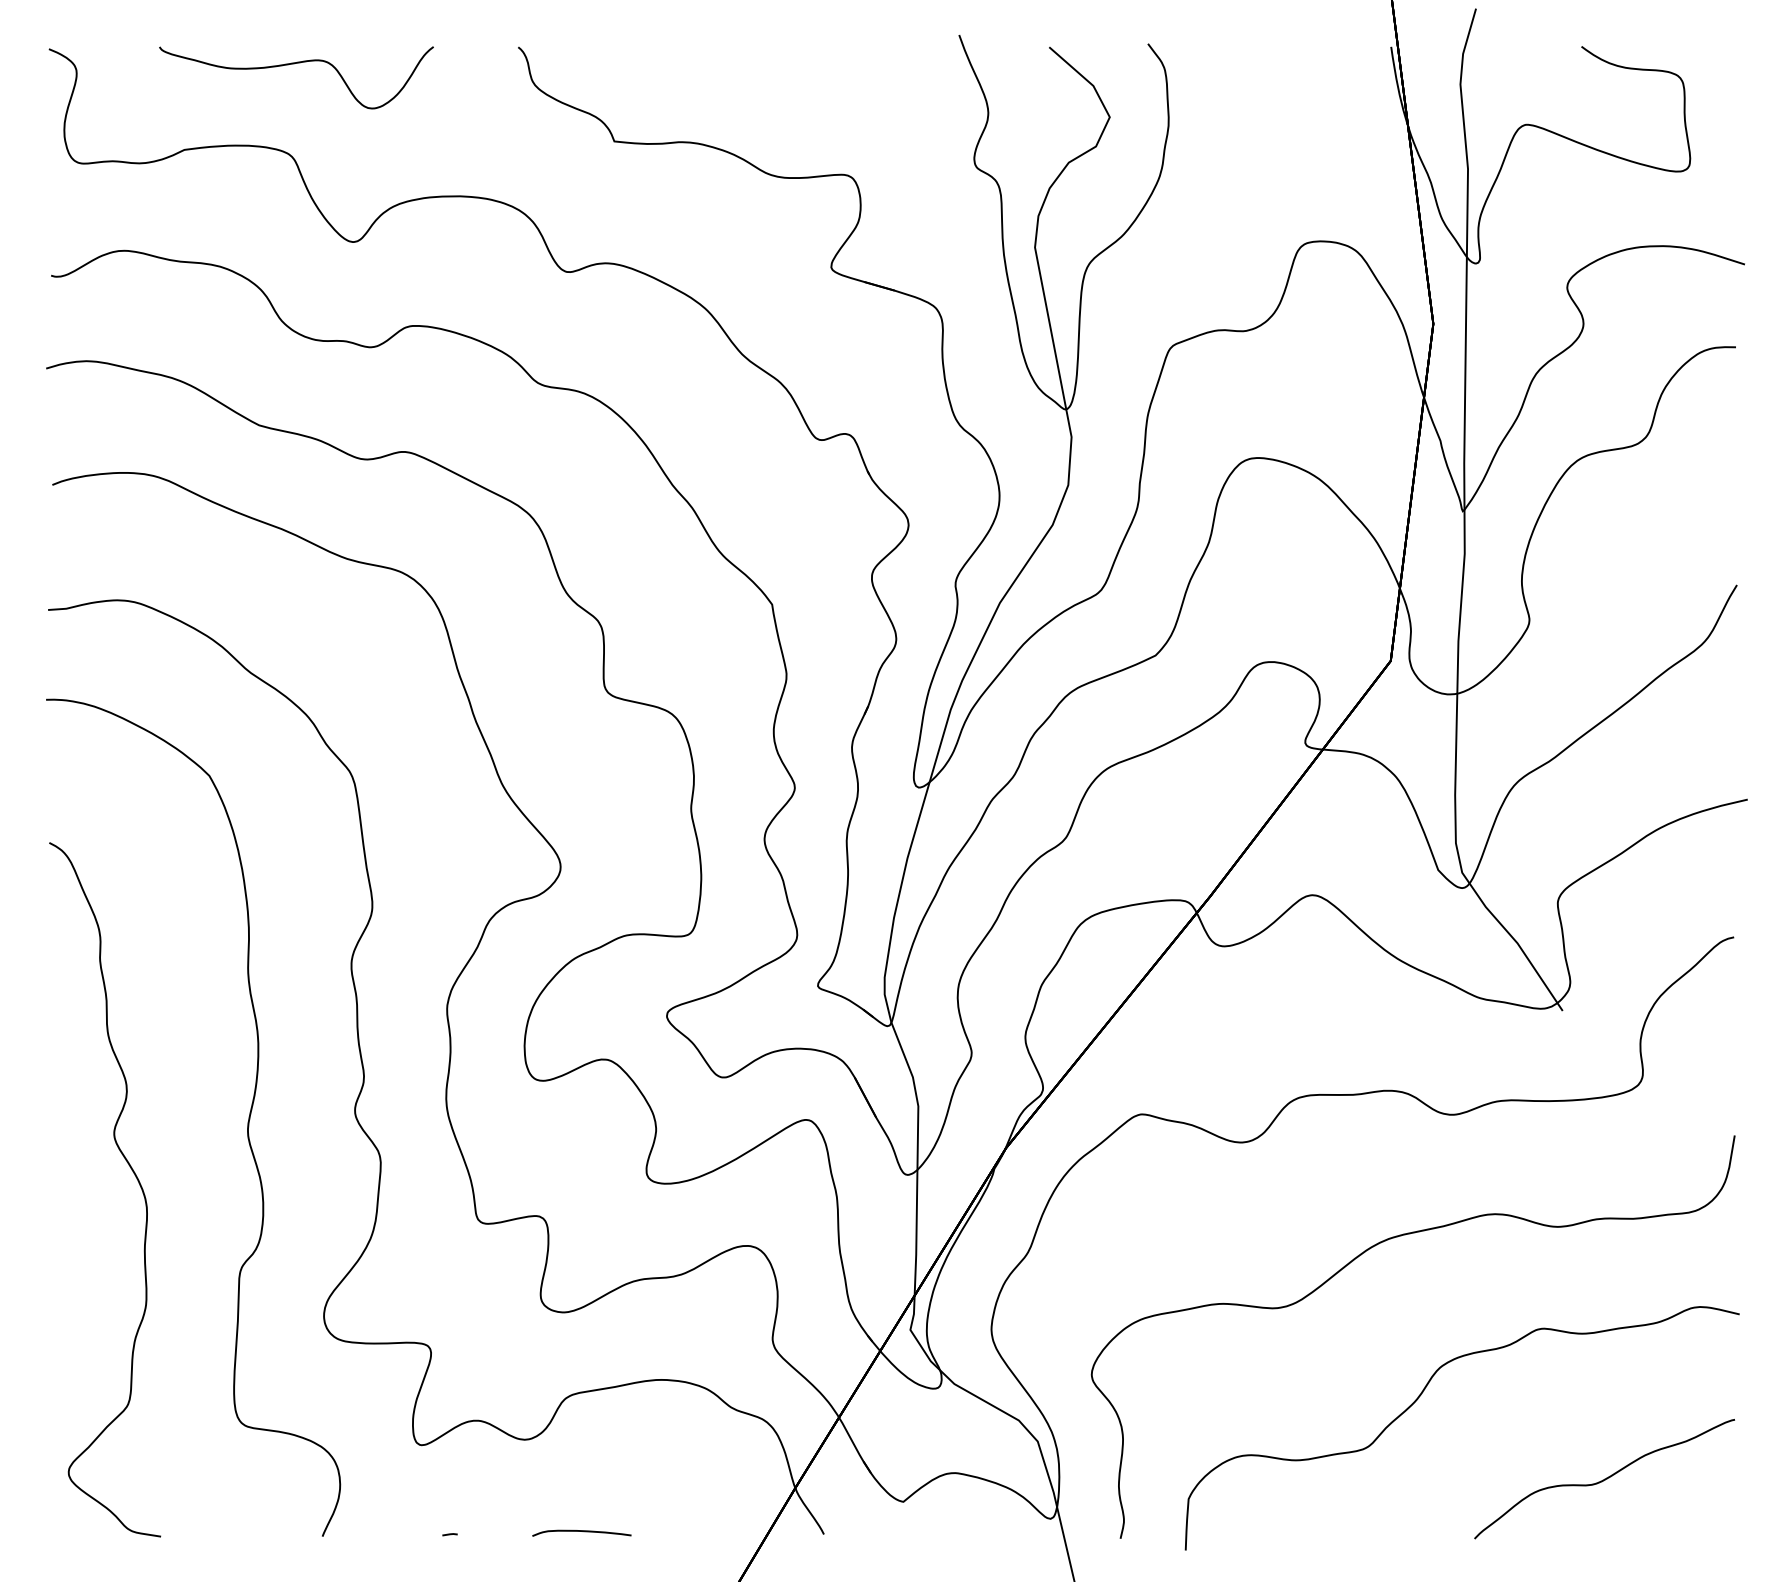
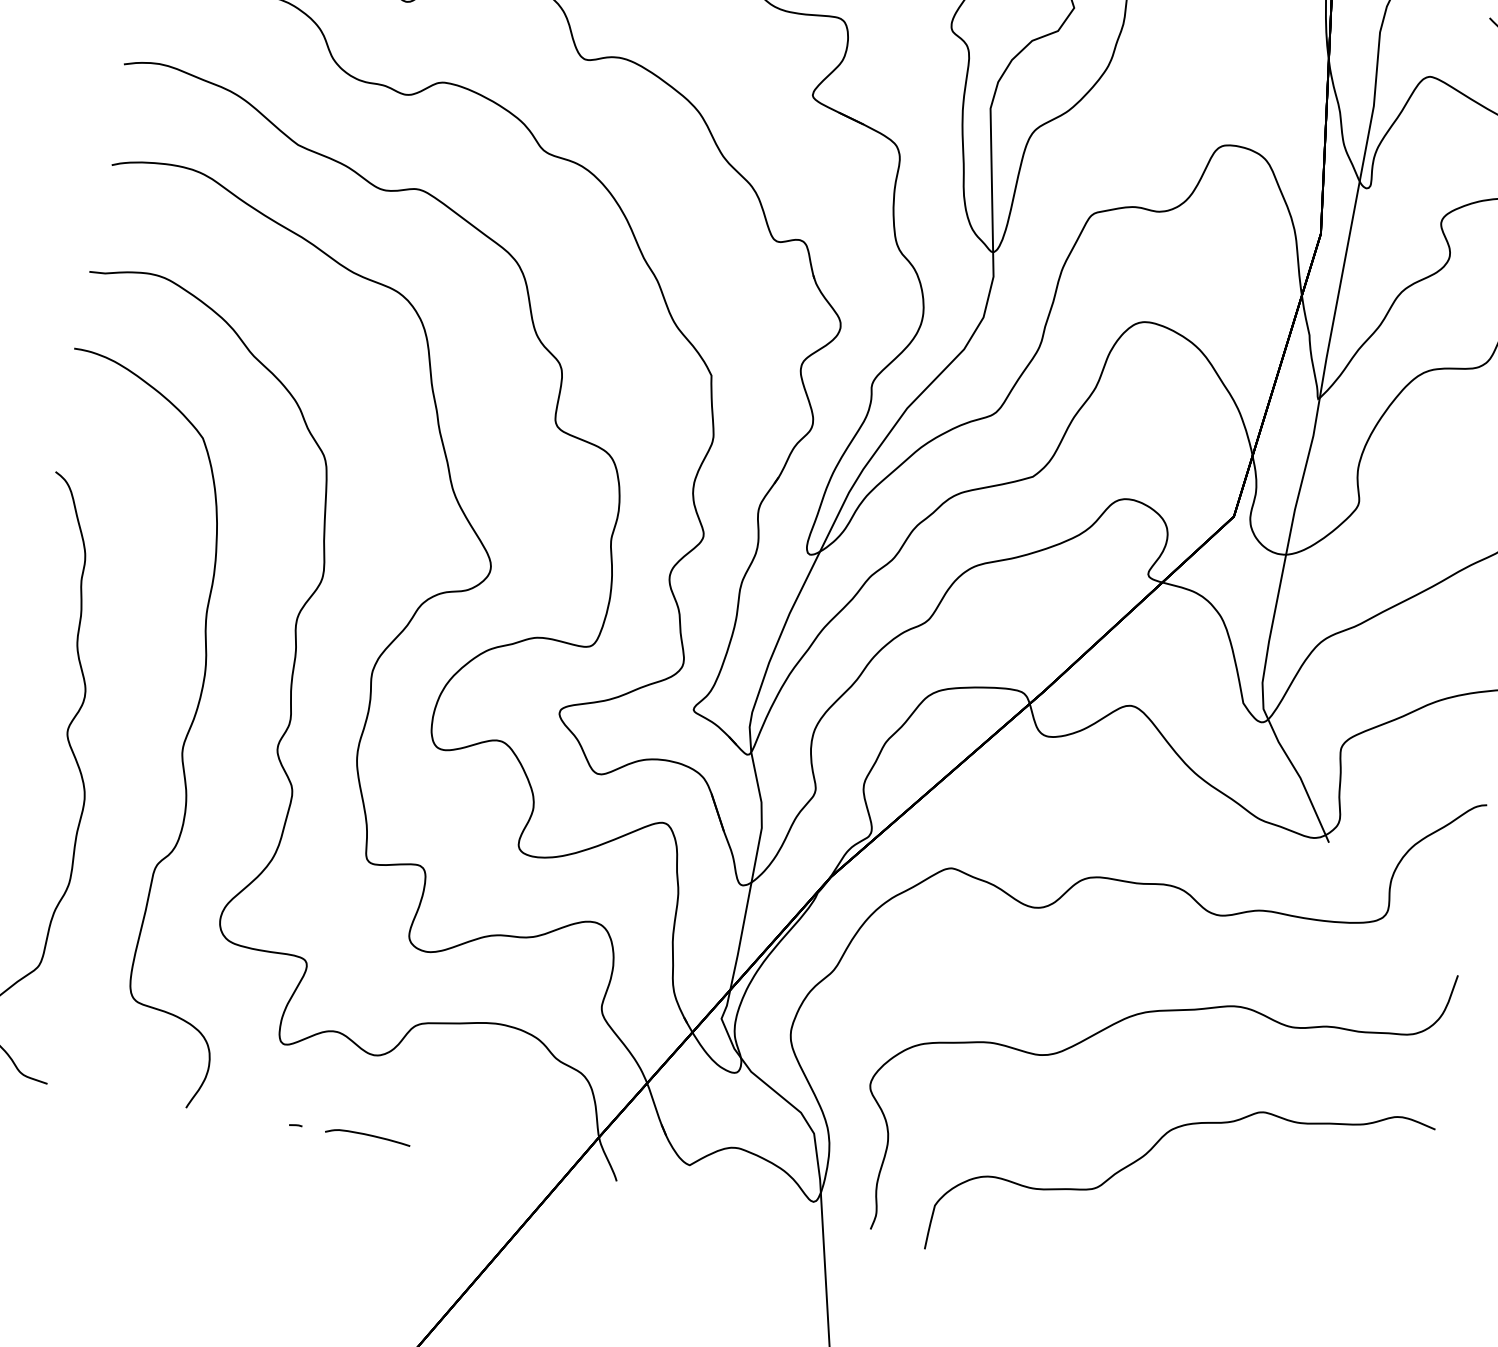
curve: (1604, 1479) -> (1294, 1251), removed
curve: (581, 1531) -> (367, 1135), moved

